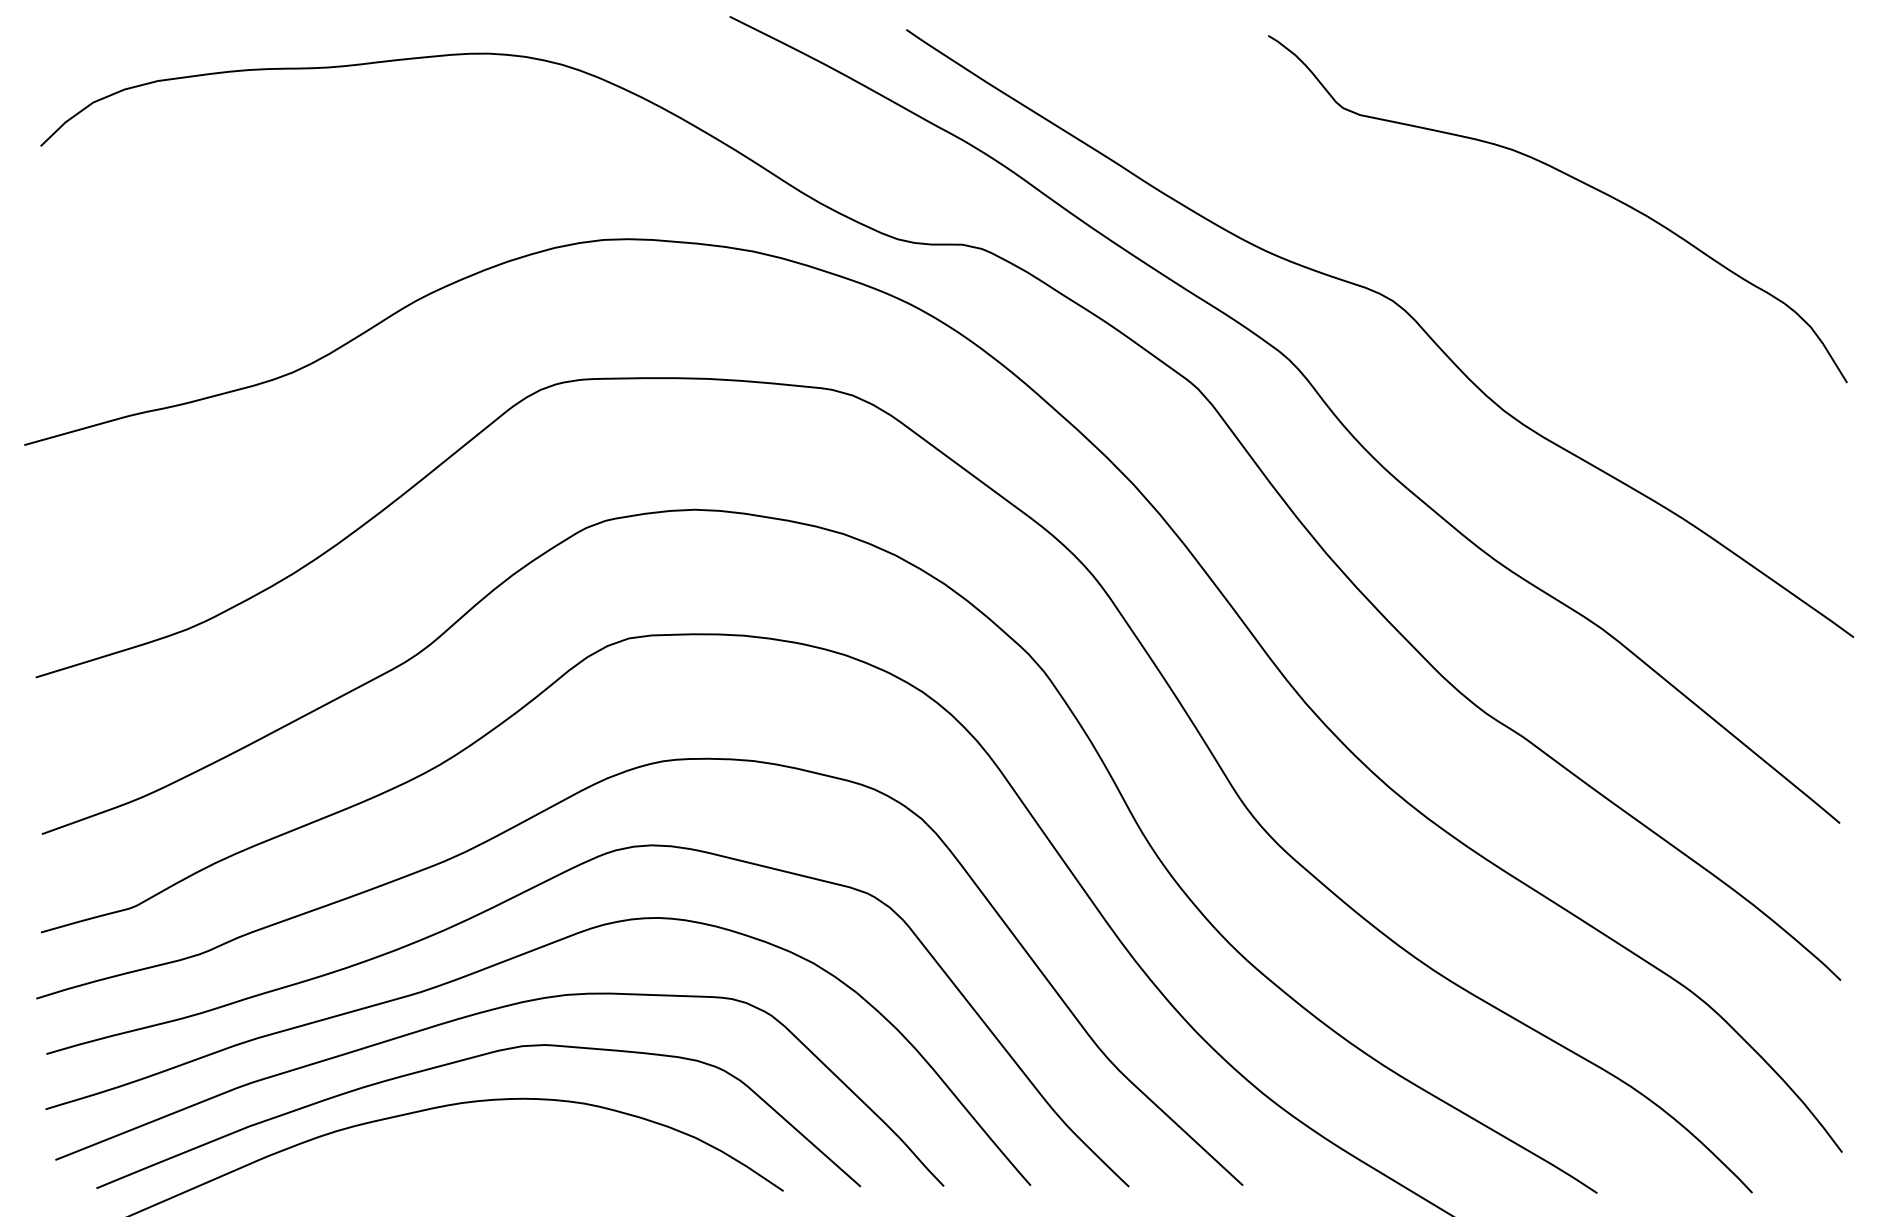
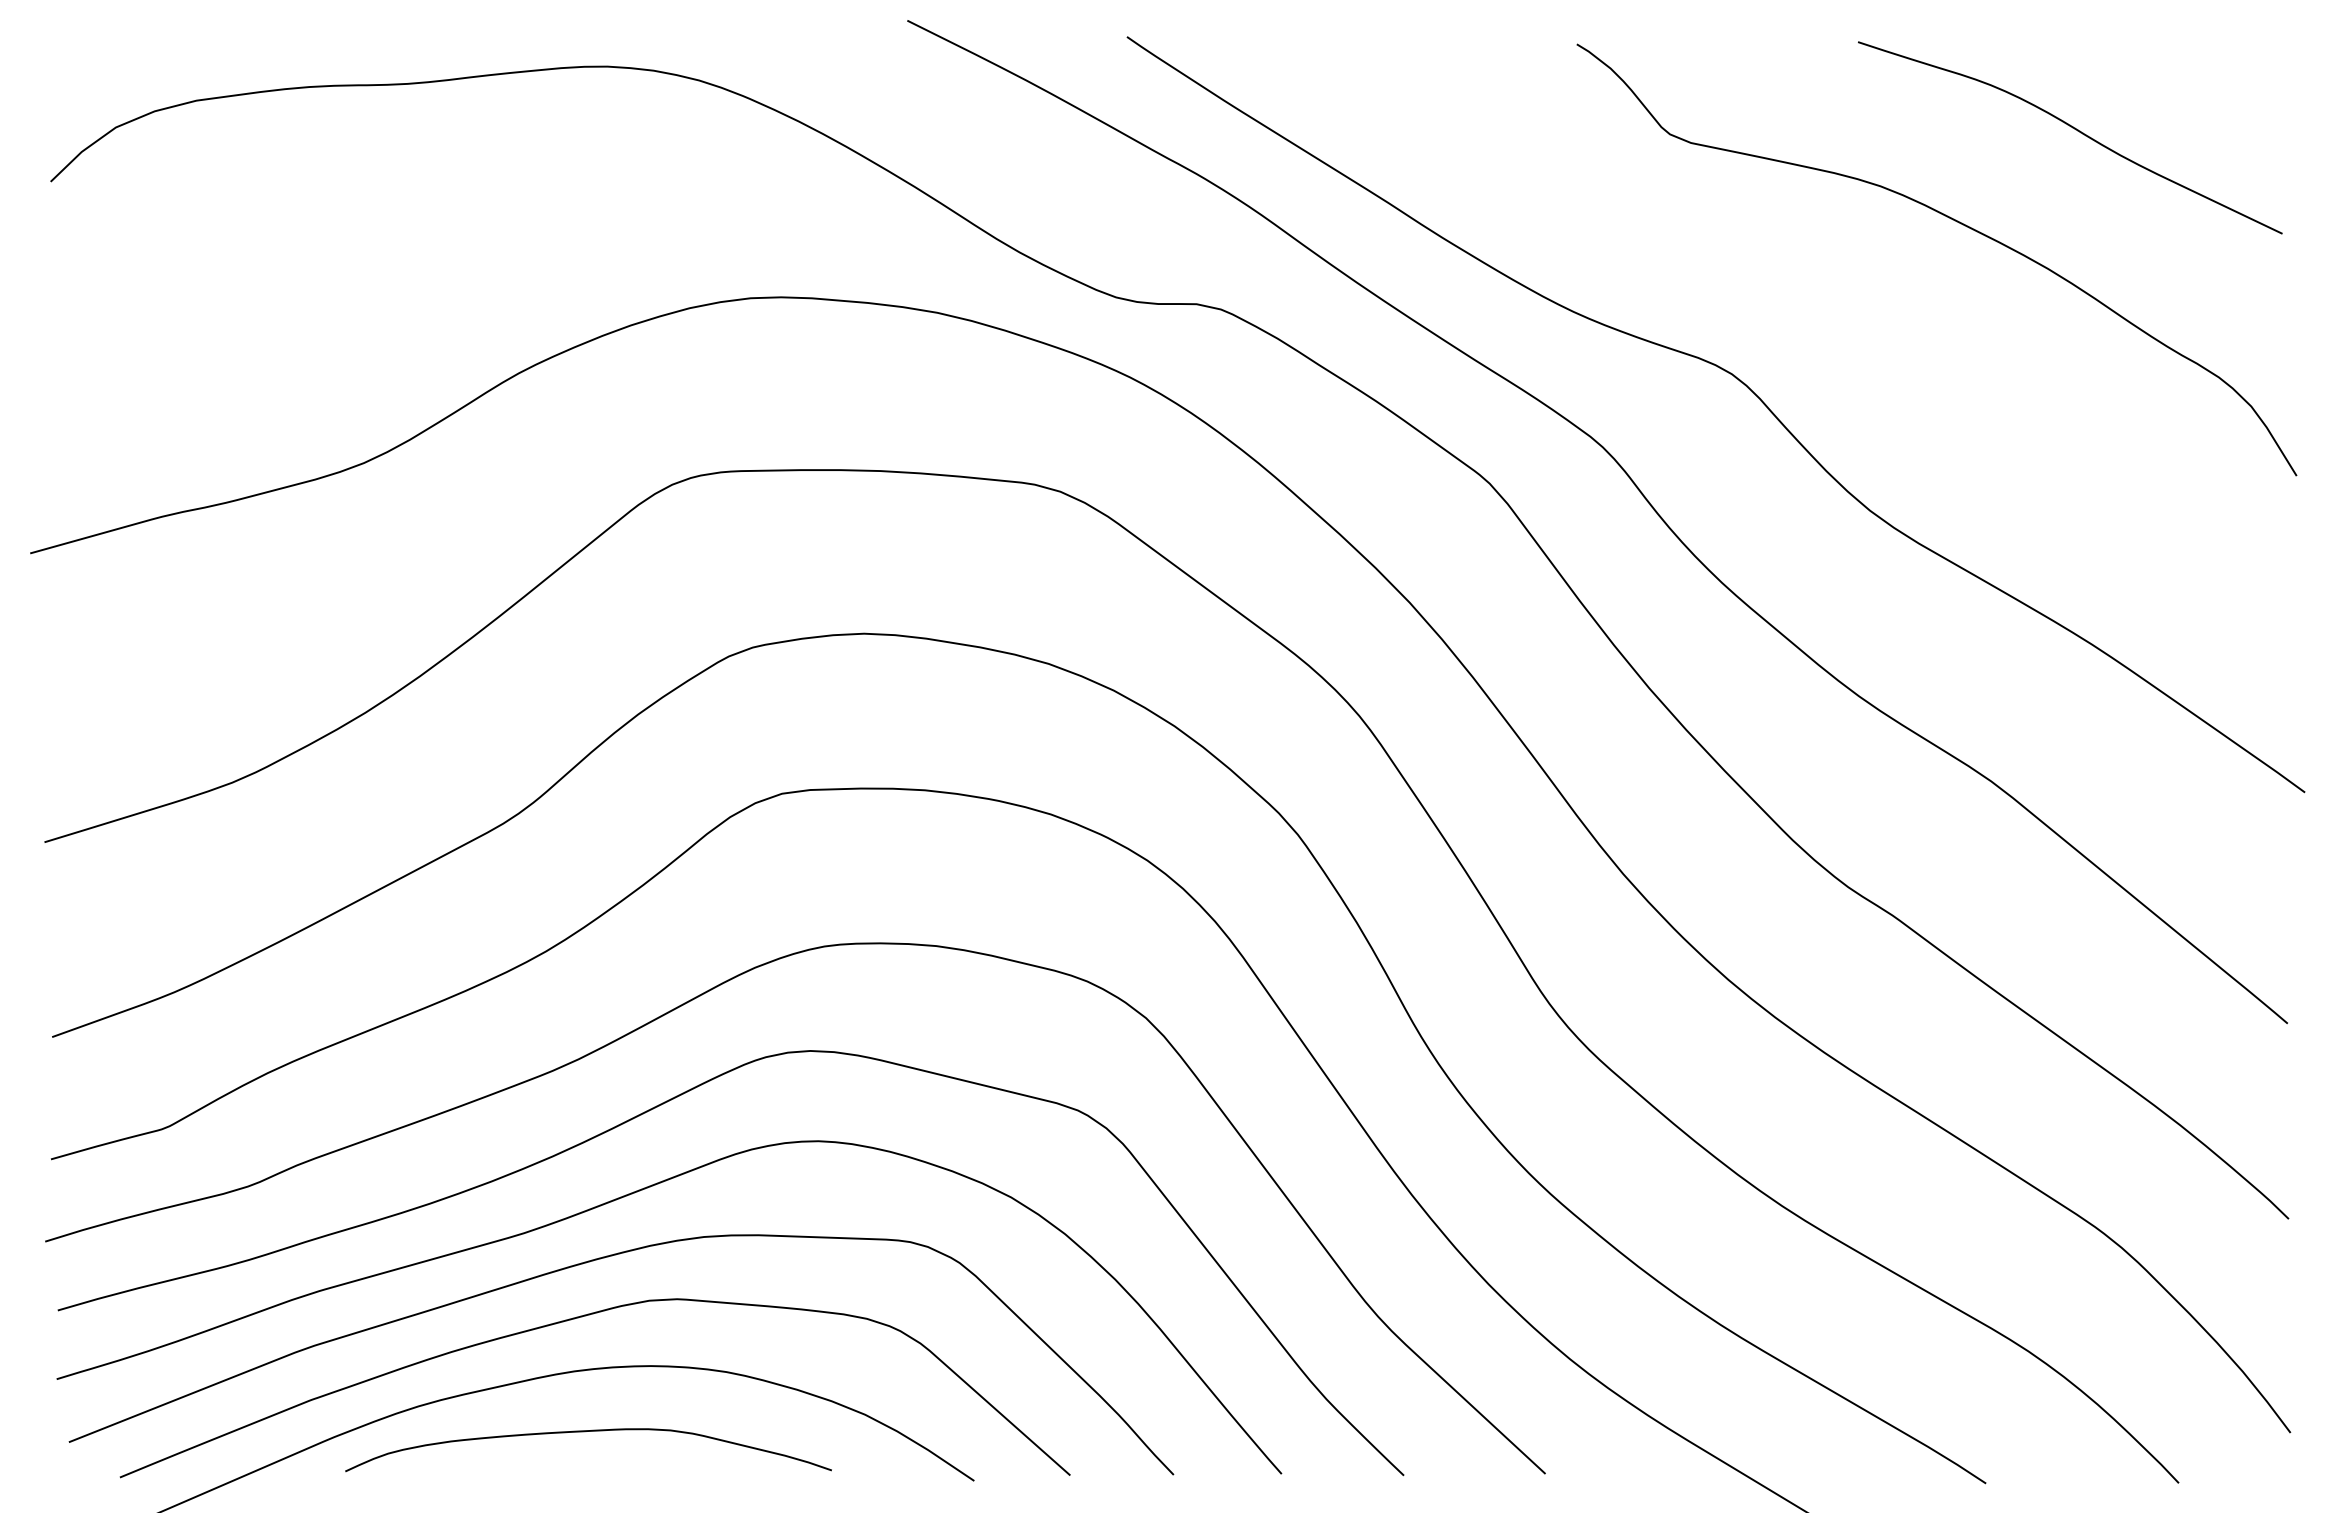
curve: (1668, 104) -> (2074, 129), added
curve: (470, 1152) -> (585, 1432), added

